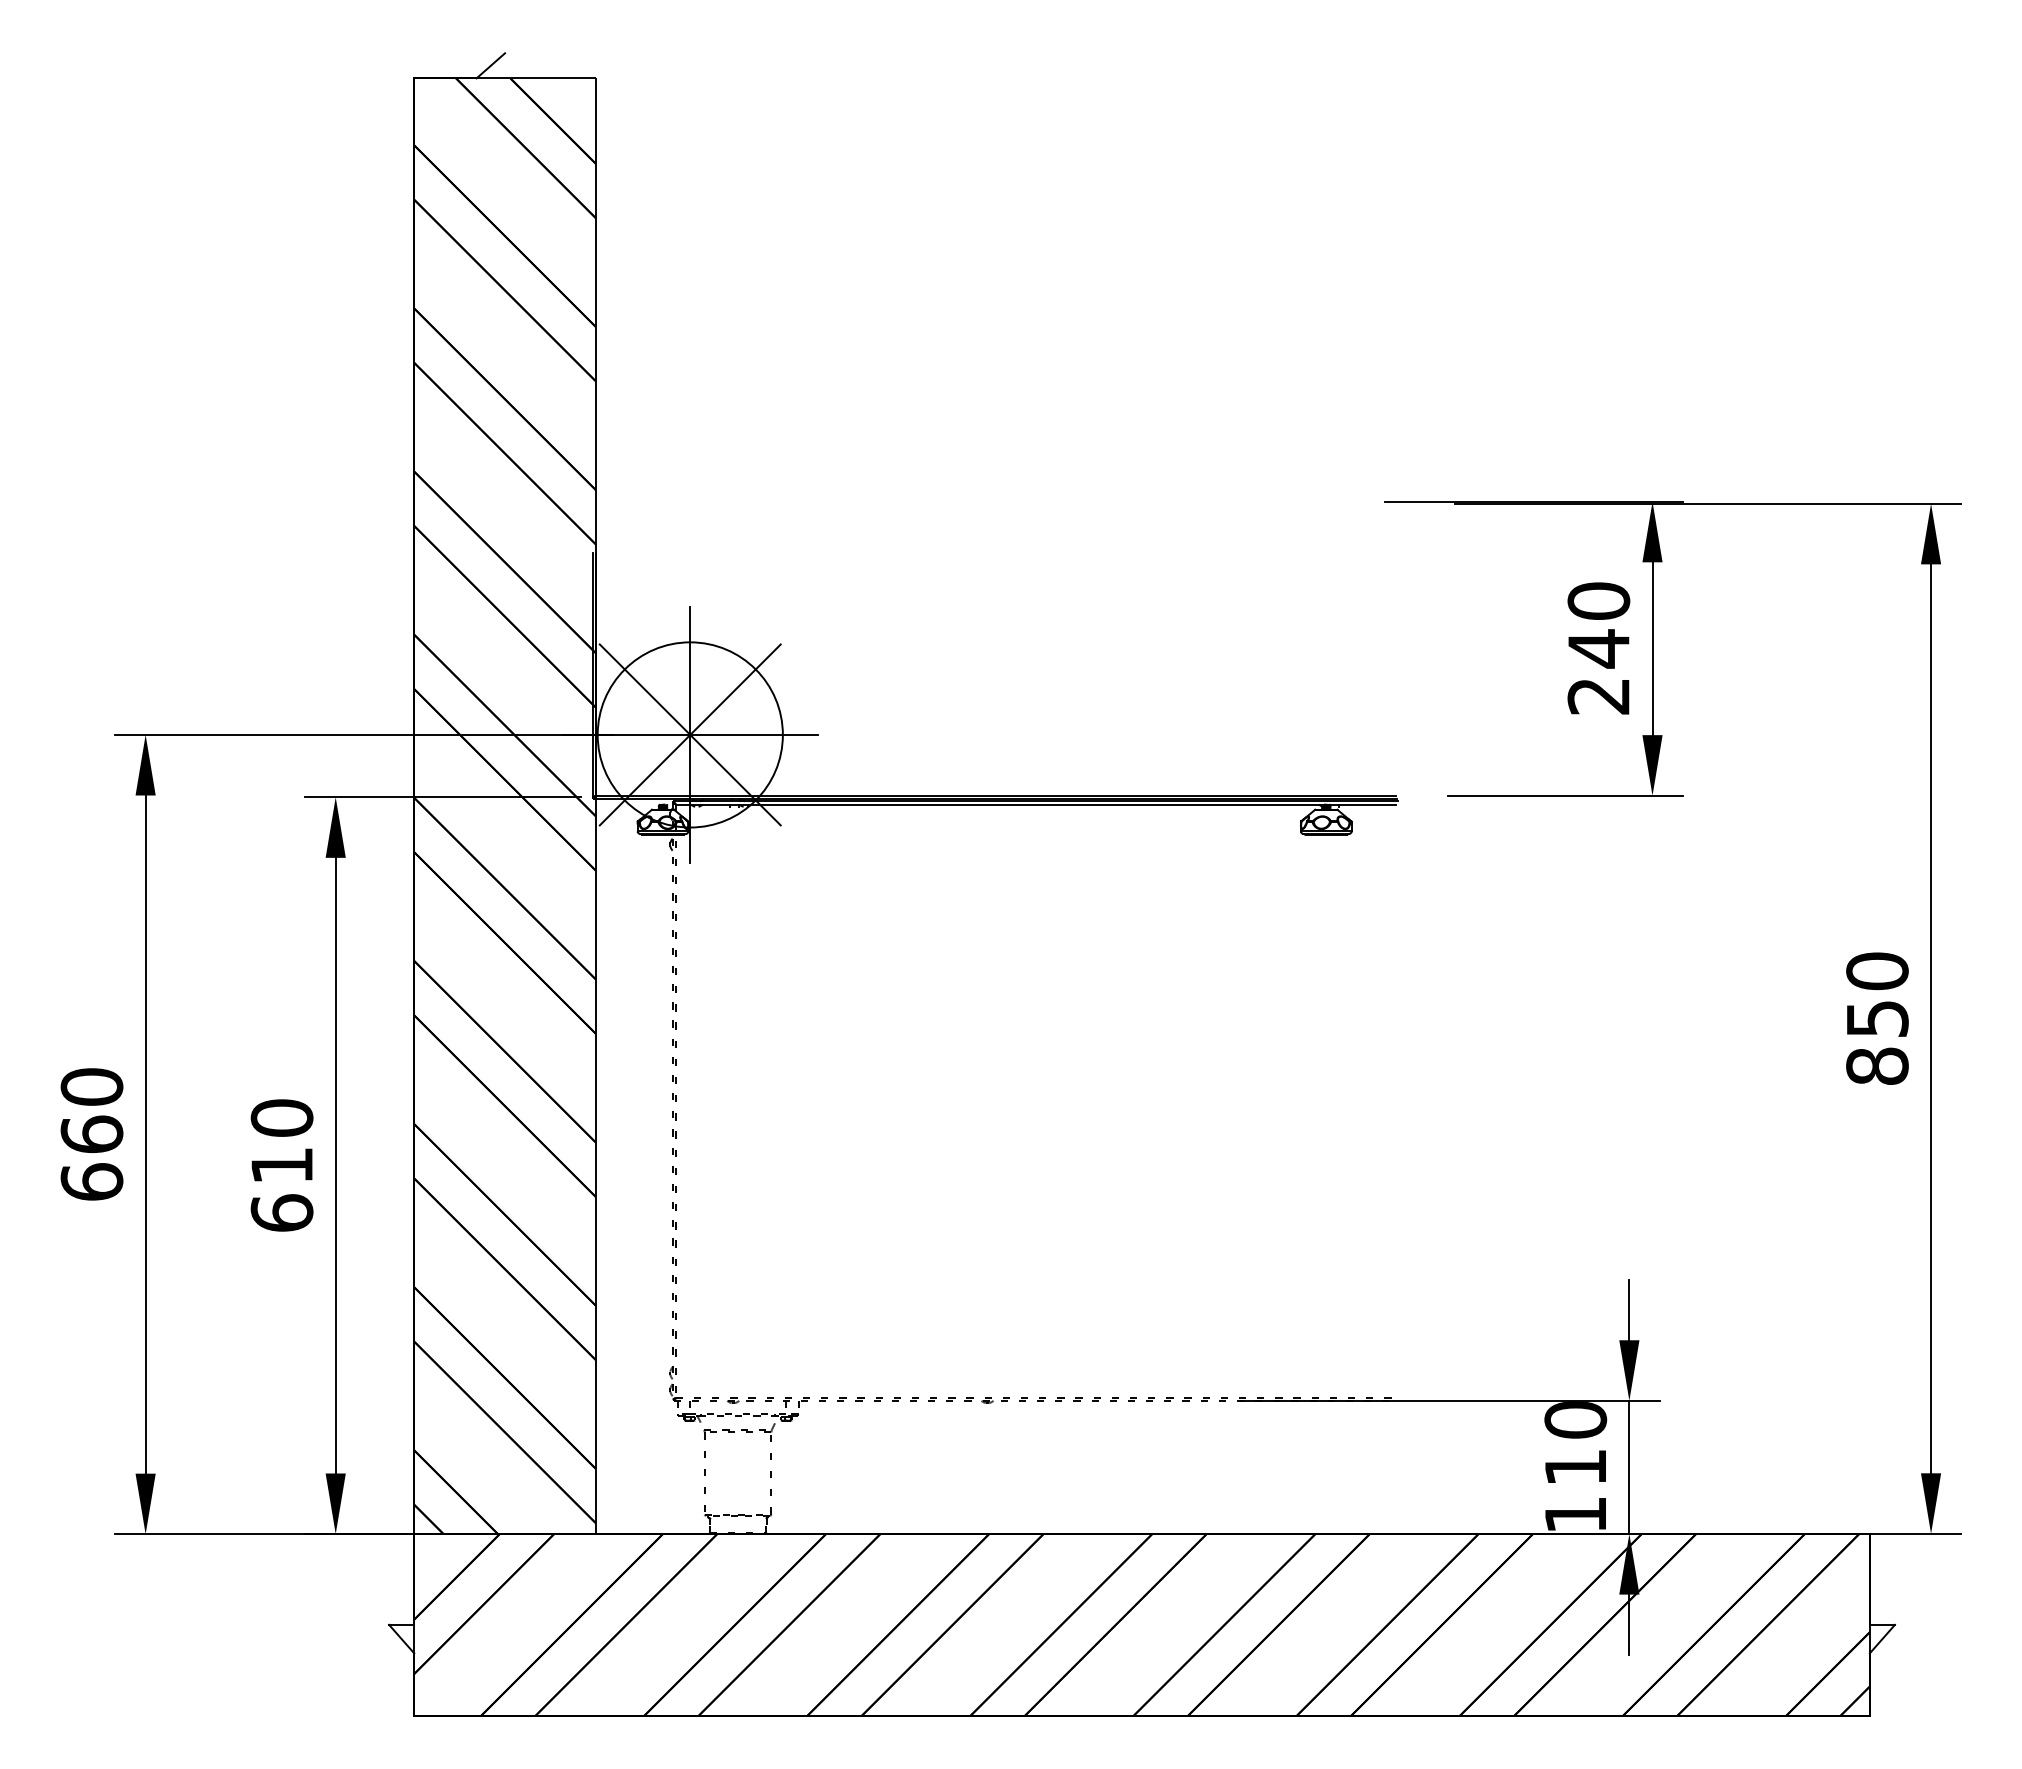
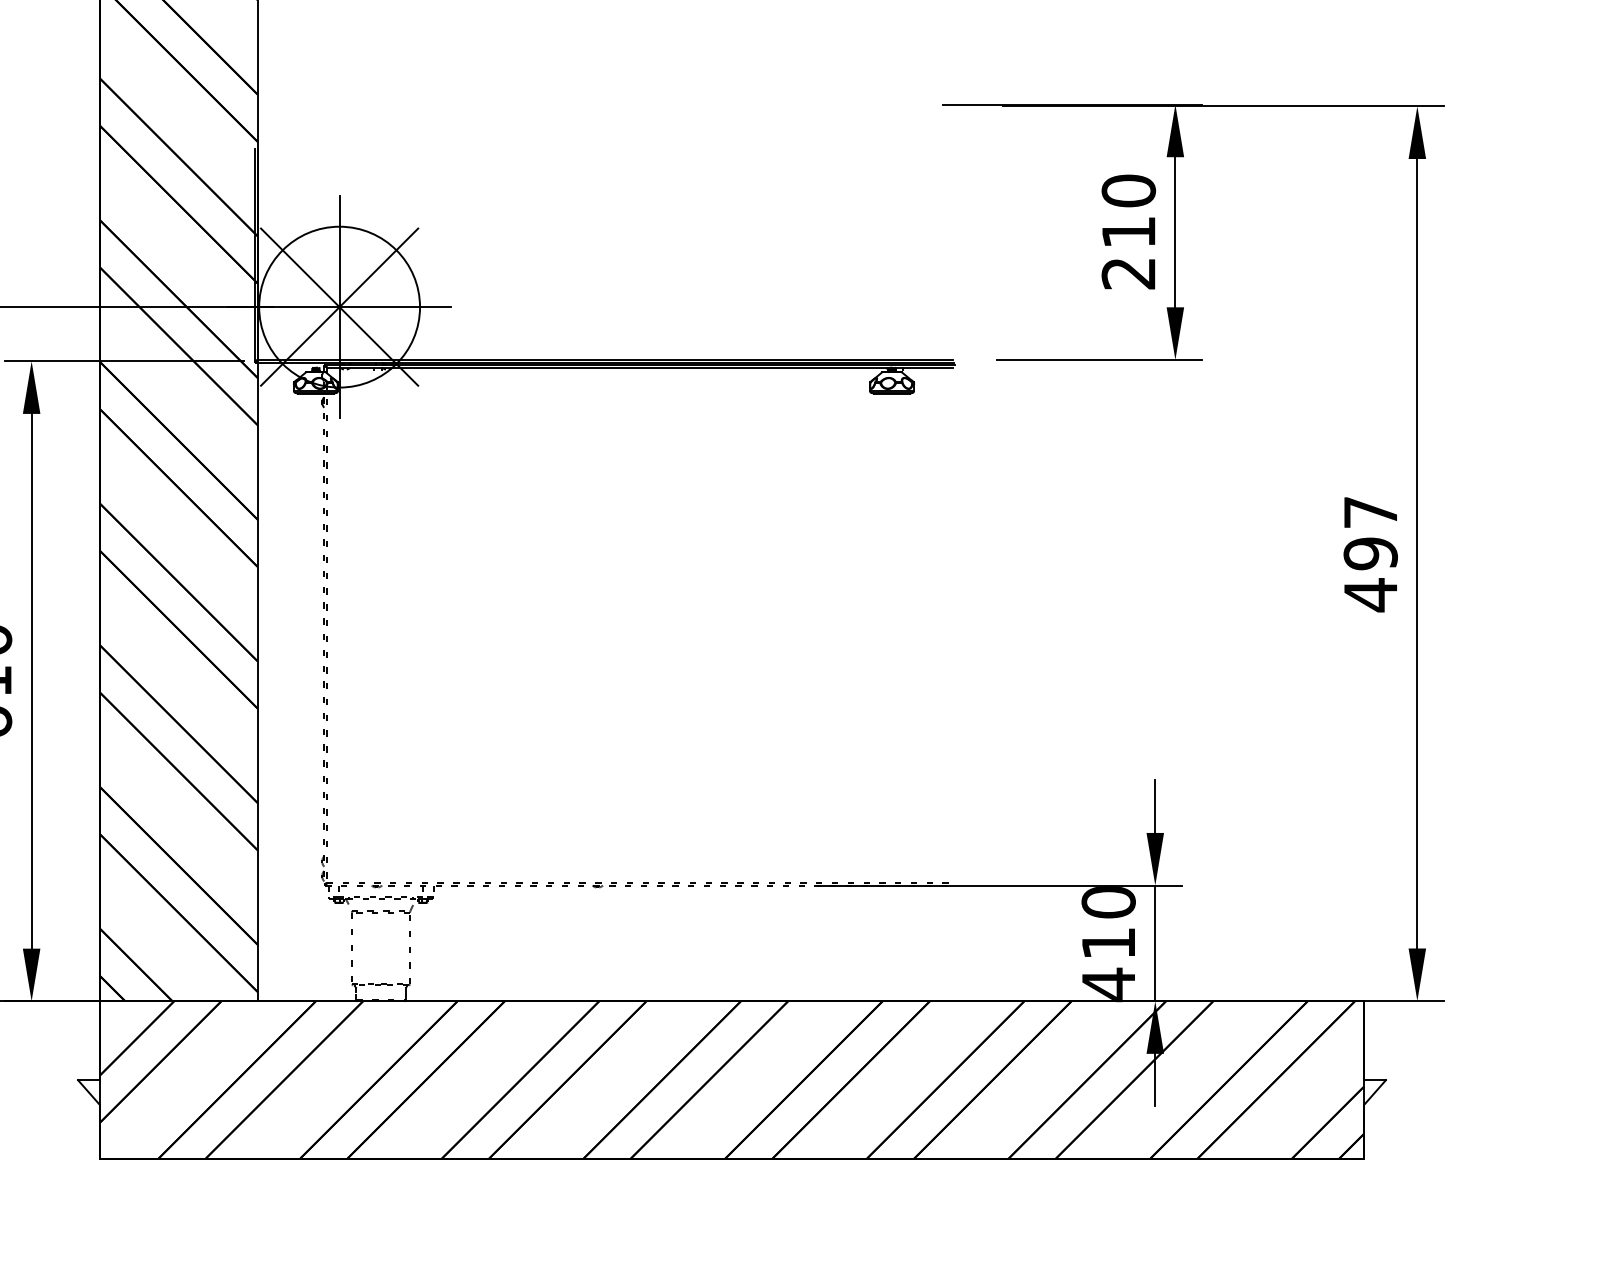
text: (1598, 648) -> (1128, 232), 240 -> 210
text: (1877, 1019) -> (1370, 554), 850 -> 497
text: (1575, 1513) -> (1108, 983), 110 -> 410

